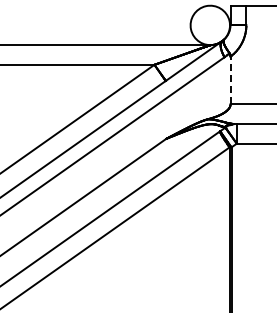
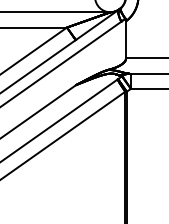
line: (230, 80) -> (126, 39), dashed -> solid

